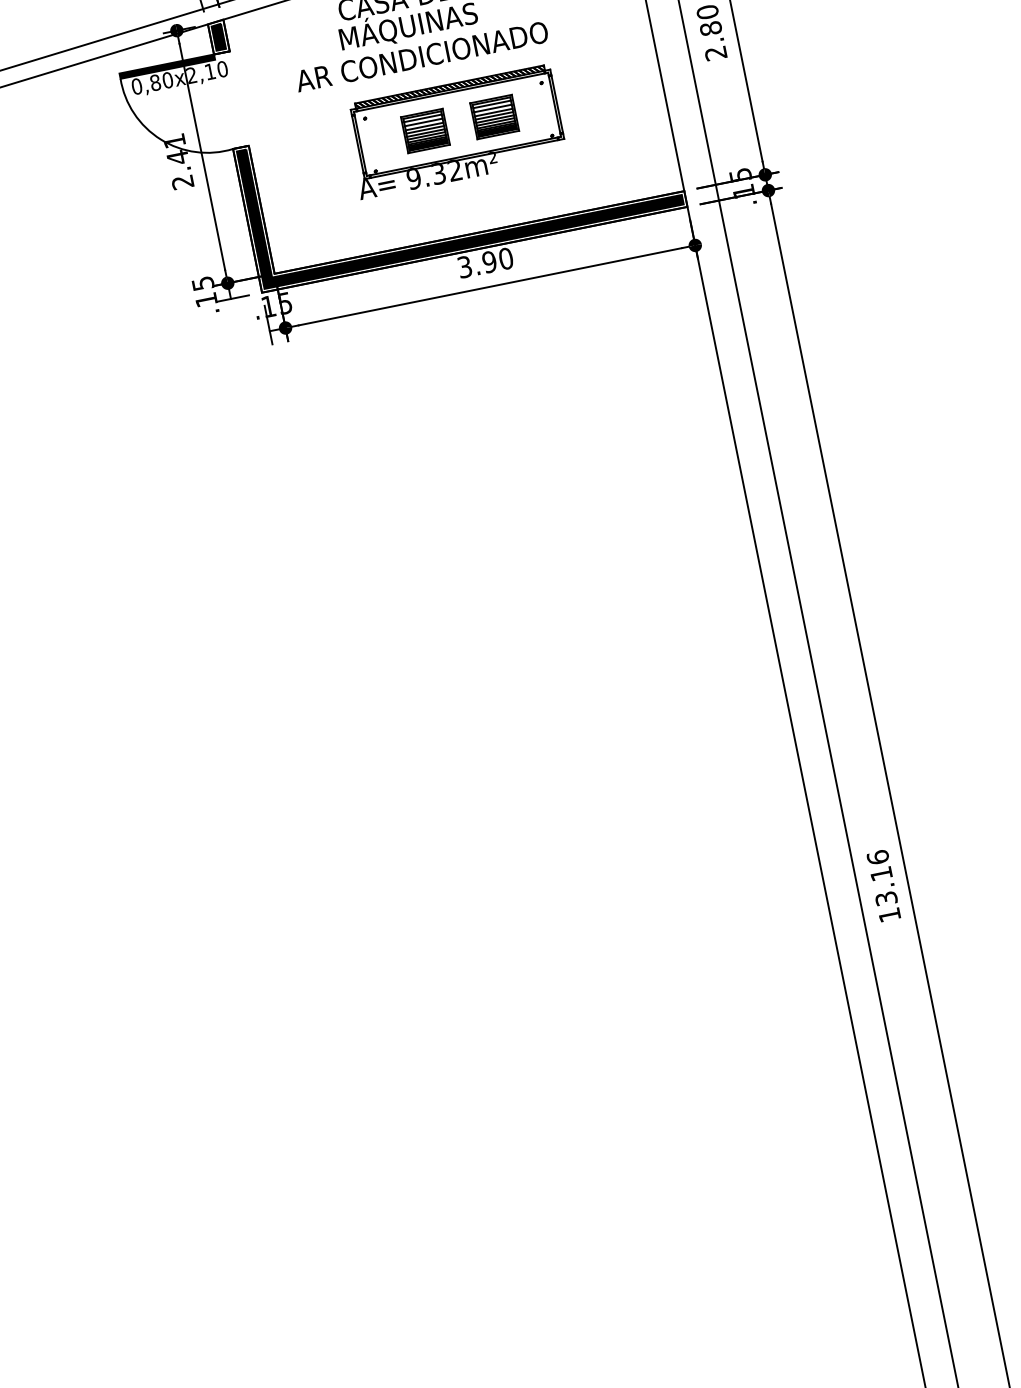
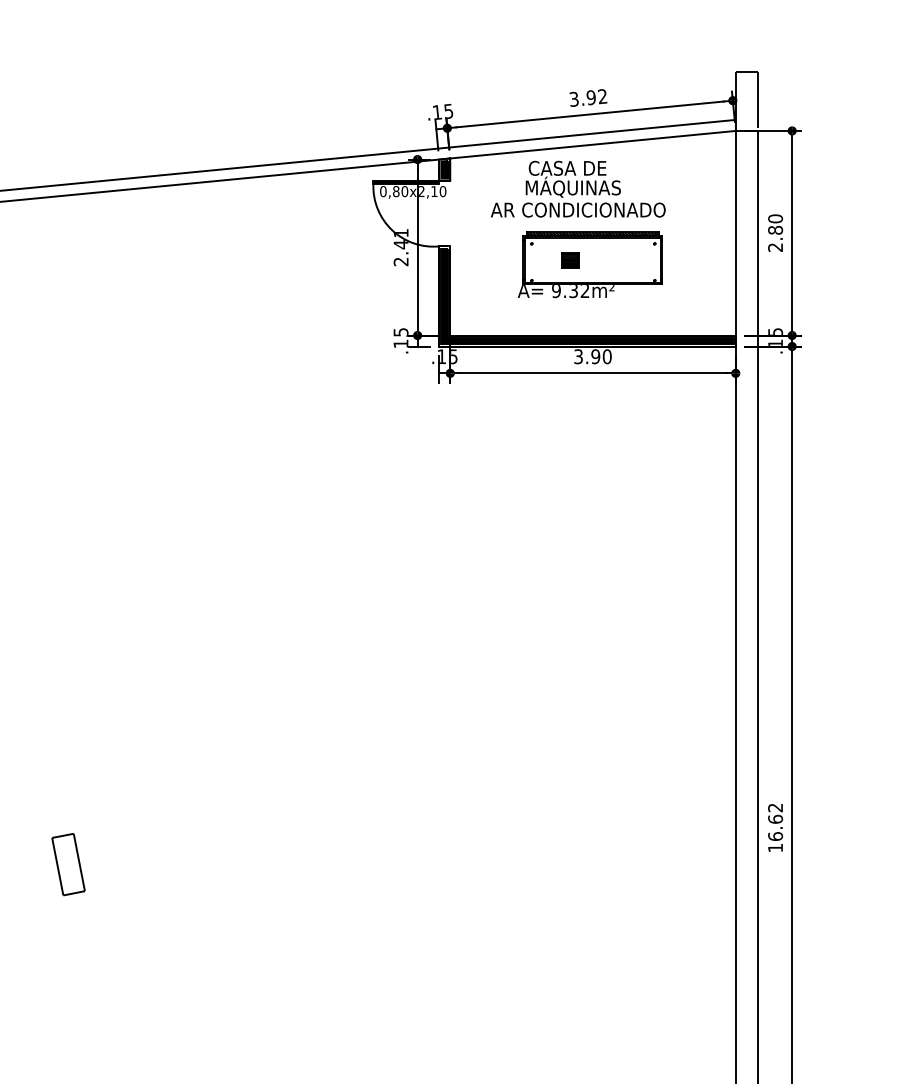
part: (494, 117) -> (618, 260), removed
part: (425, 131) -> (570, 260), size x0.6
text: (881, 877) -> (775, 821), 13.16 -> 16.62

